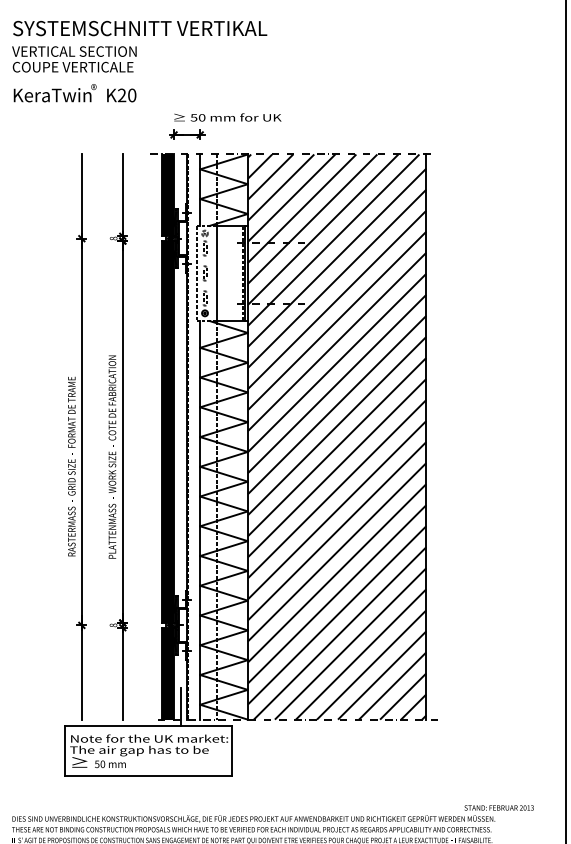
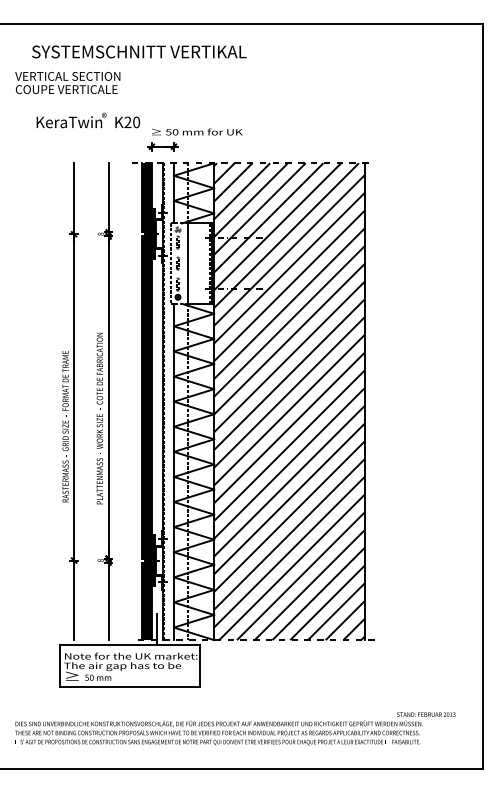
text: (140, 27) -> (139, 51), moved
text: (75, 93) -> (88, 120), moved

